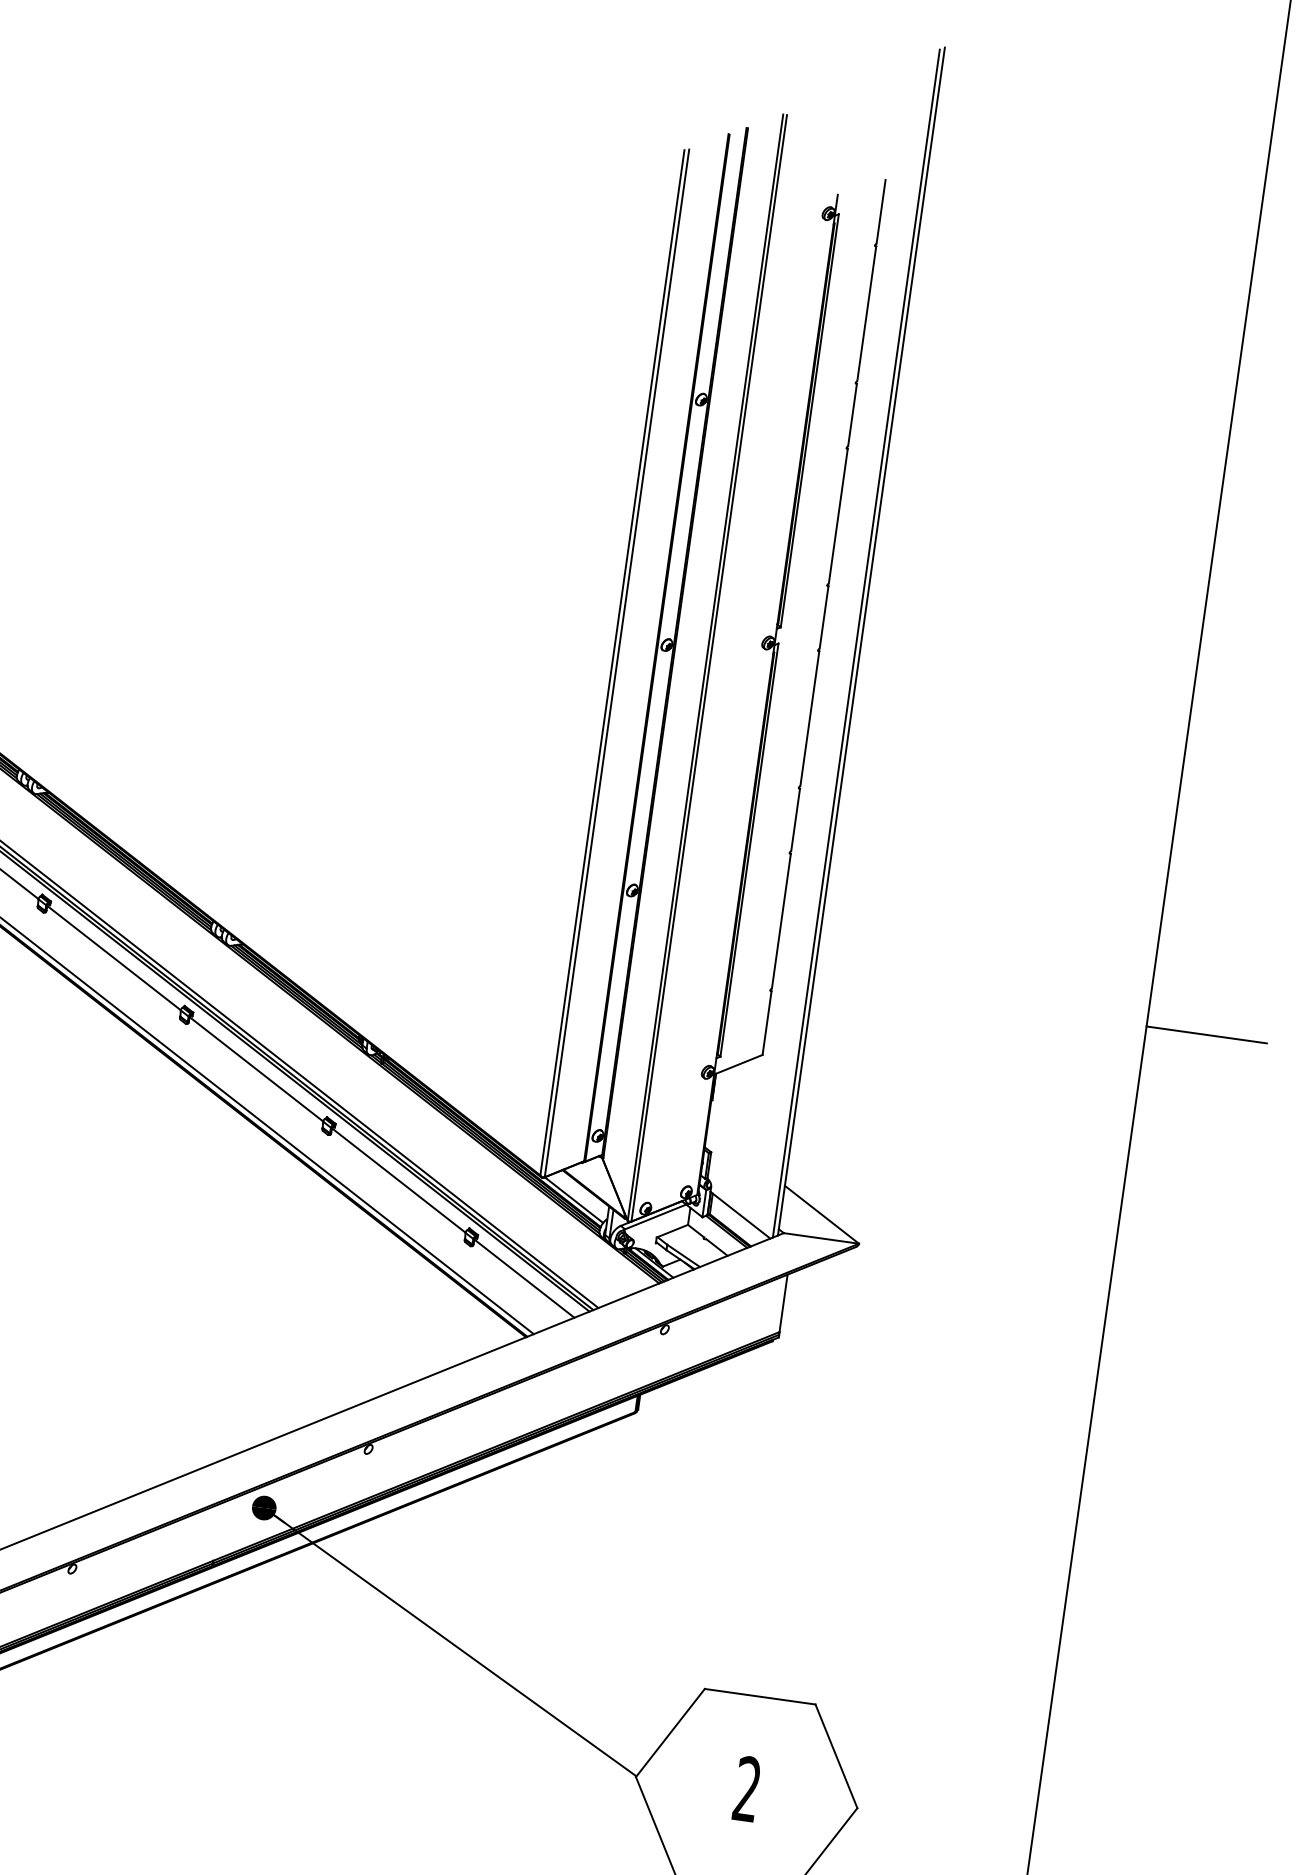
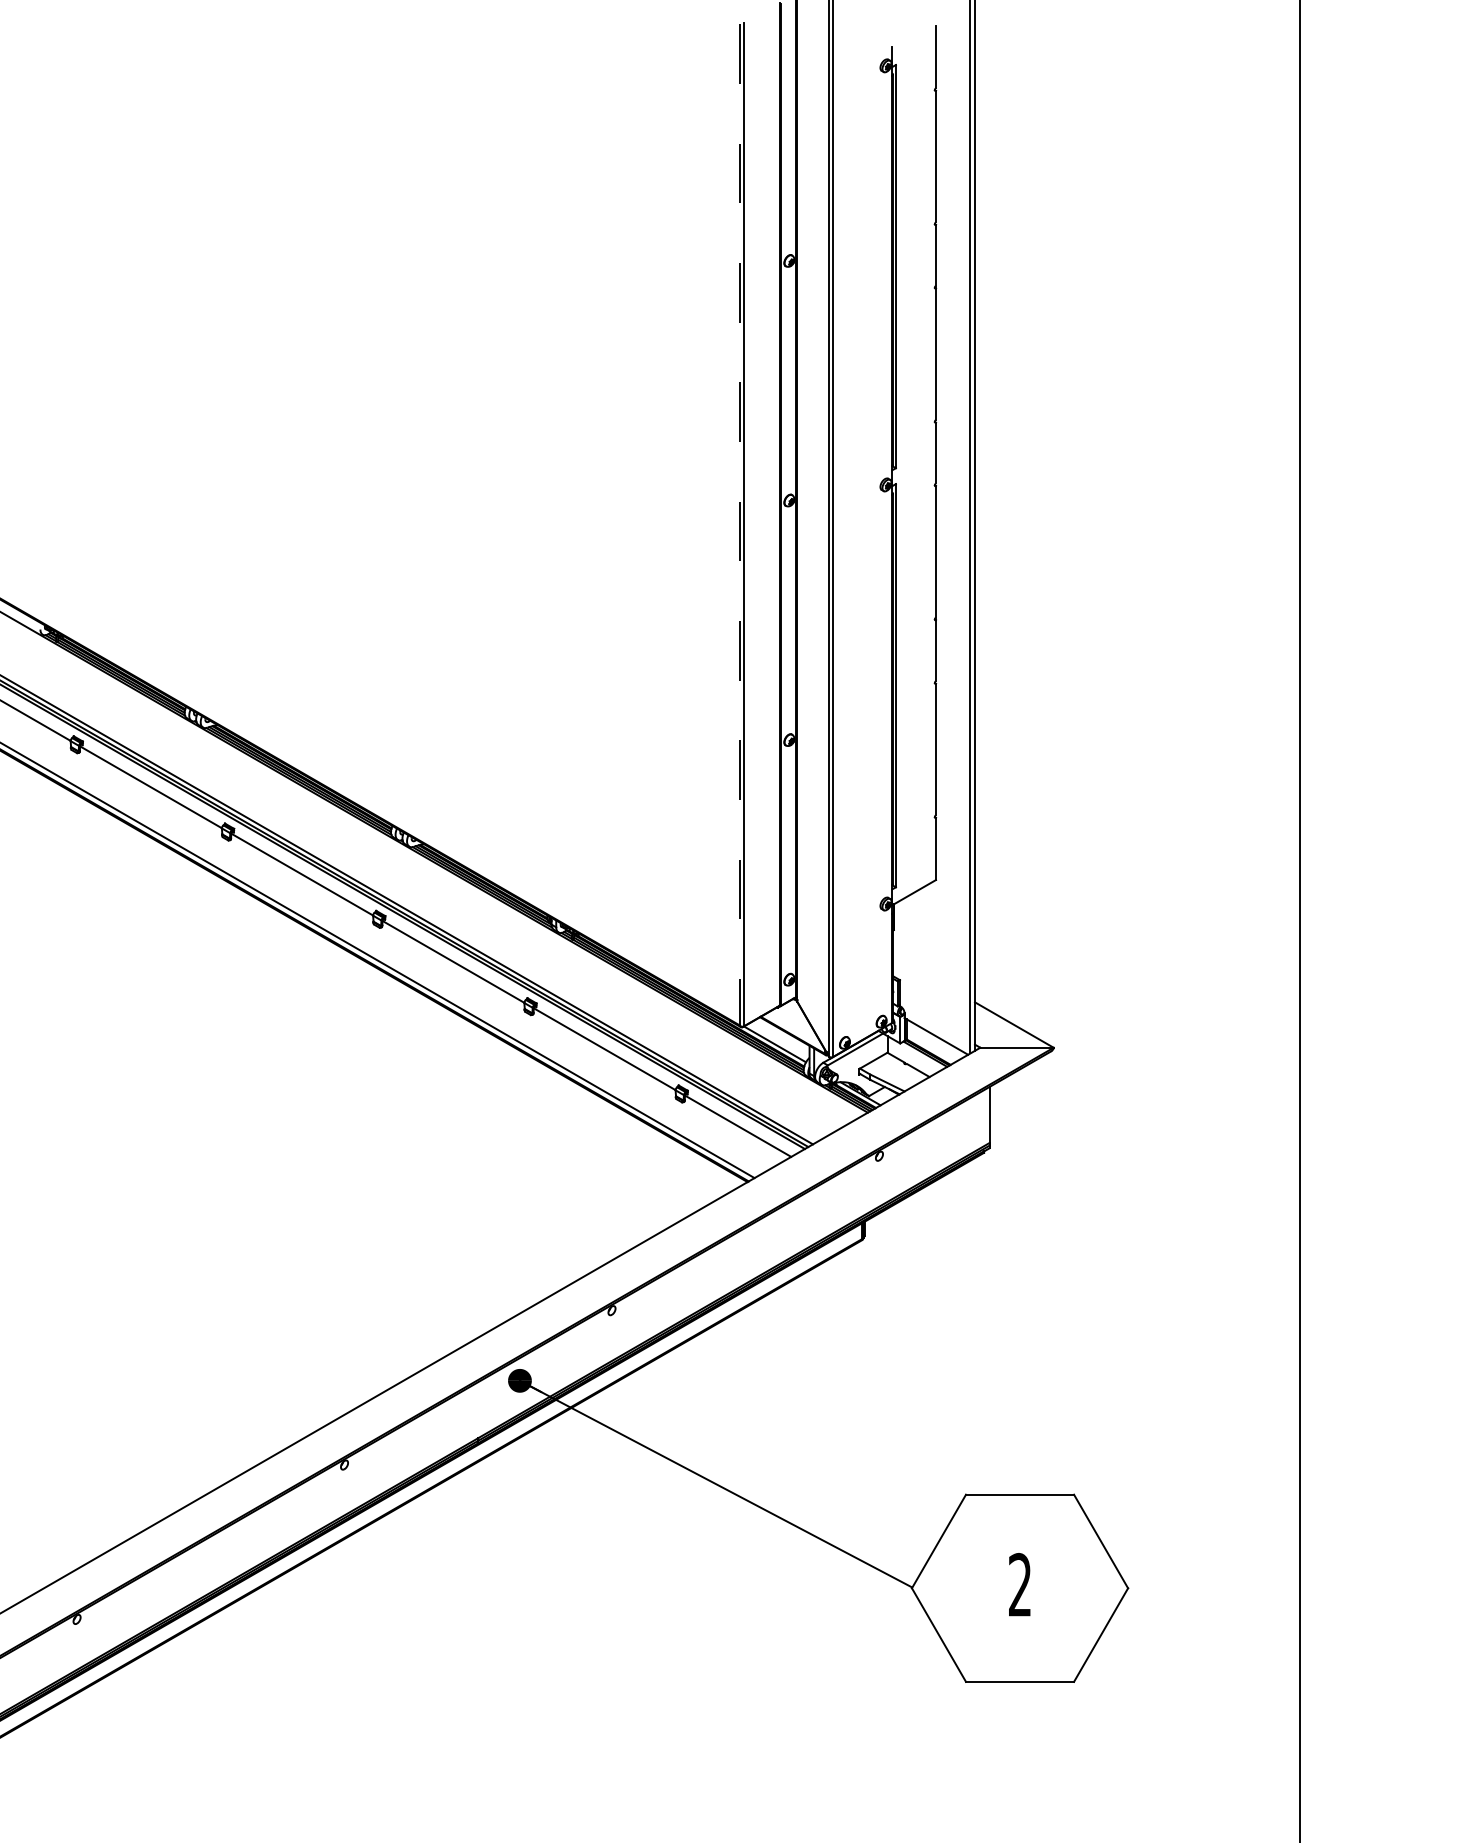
line: (612, 663) -> (739, 525), solid -> dashed
line: (1206, 1035) -> (1358, 801), removed

